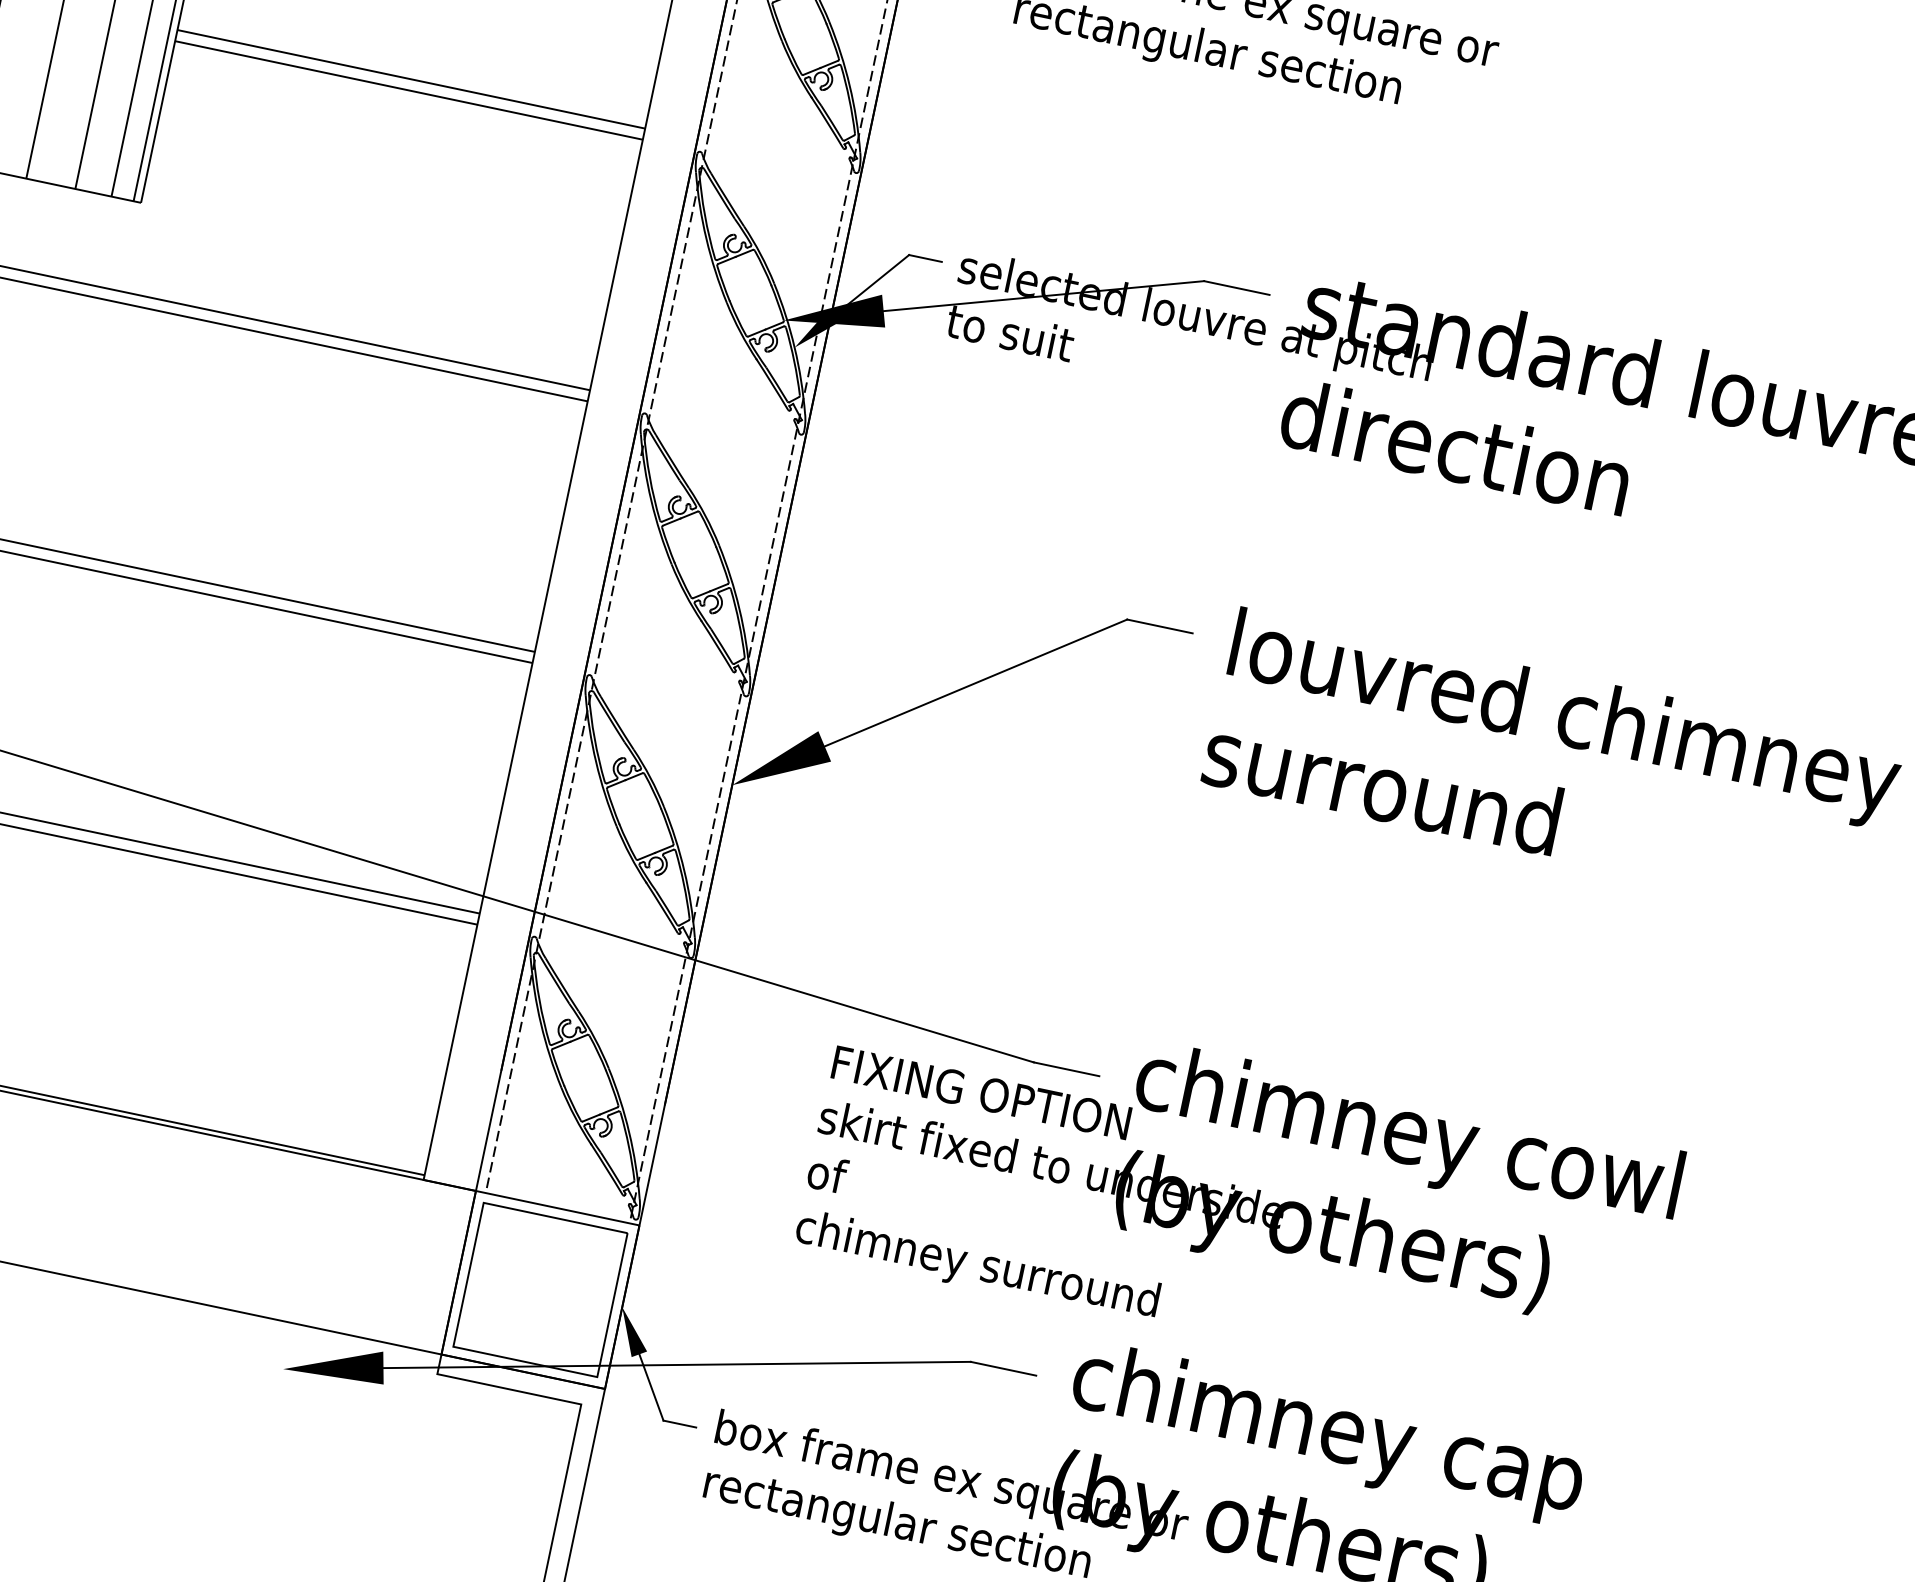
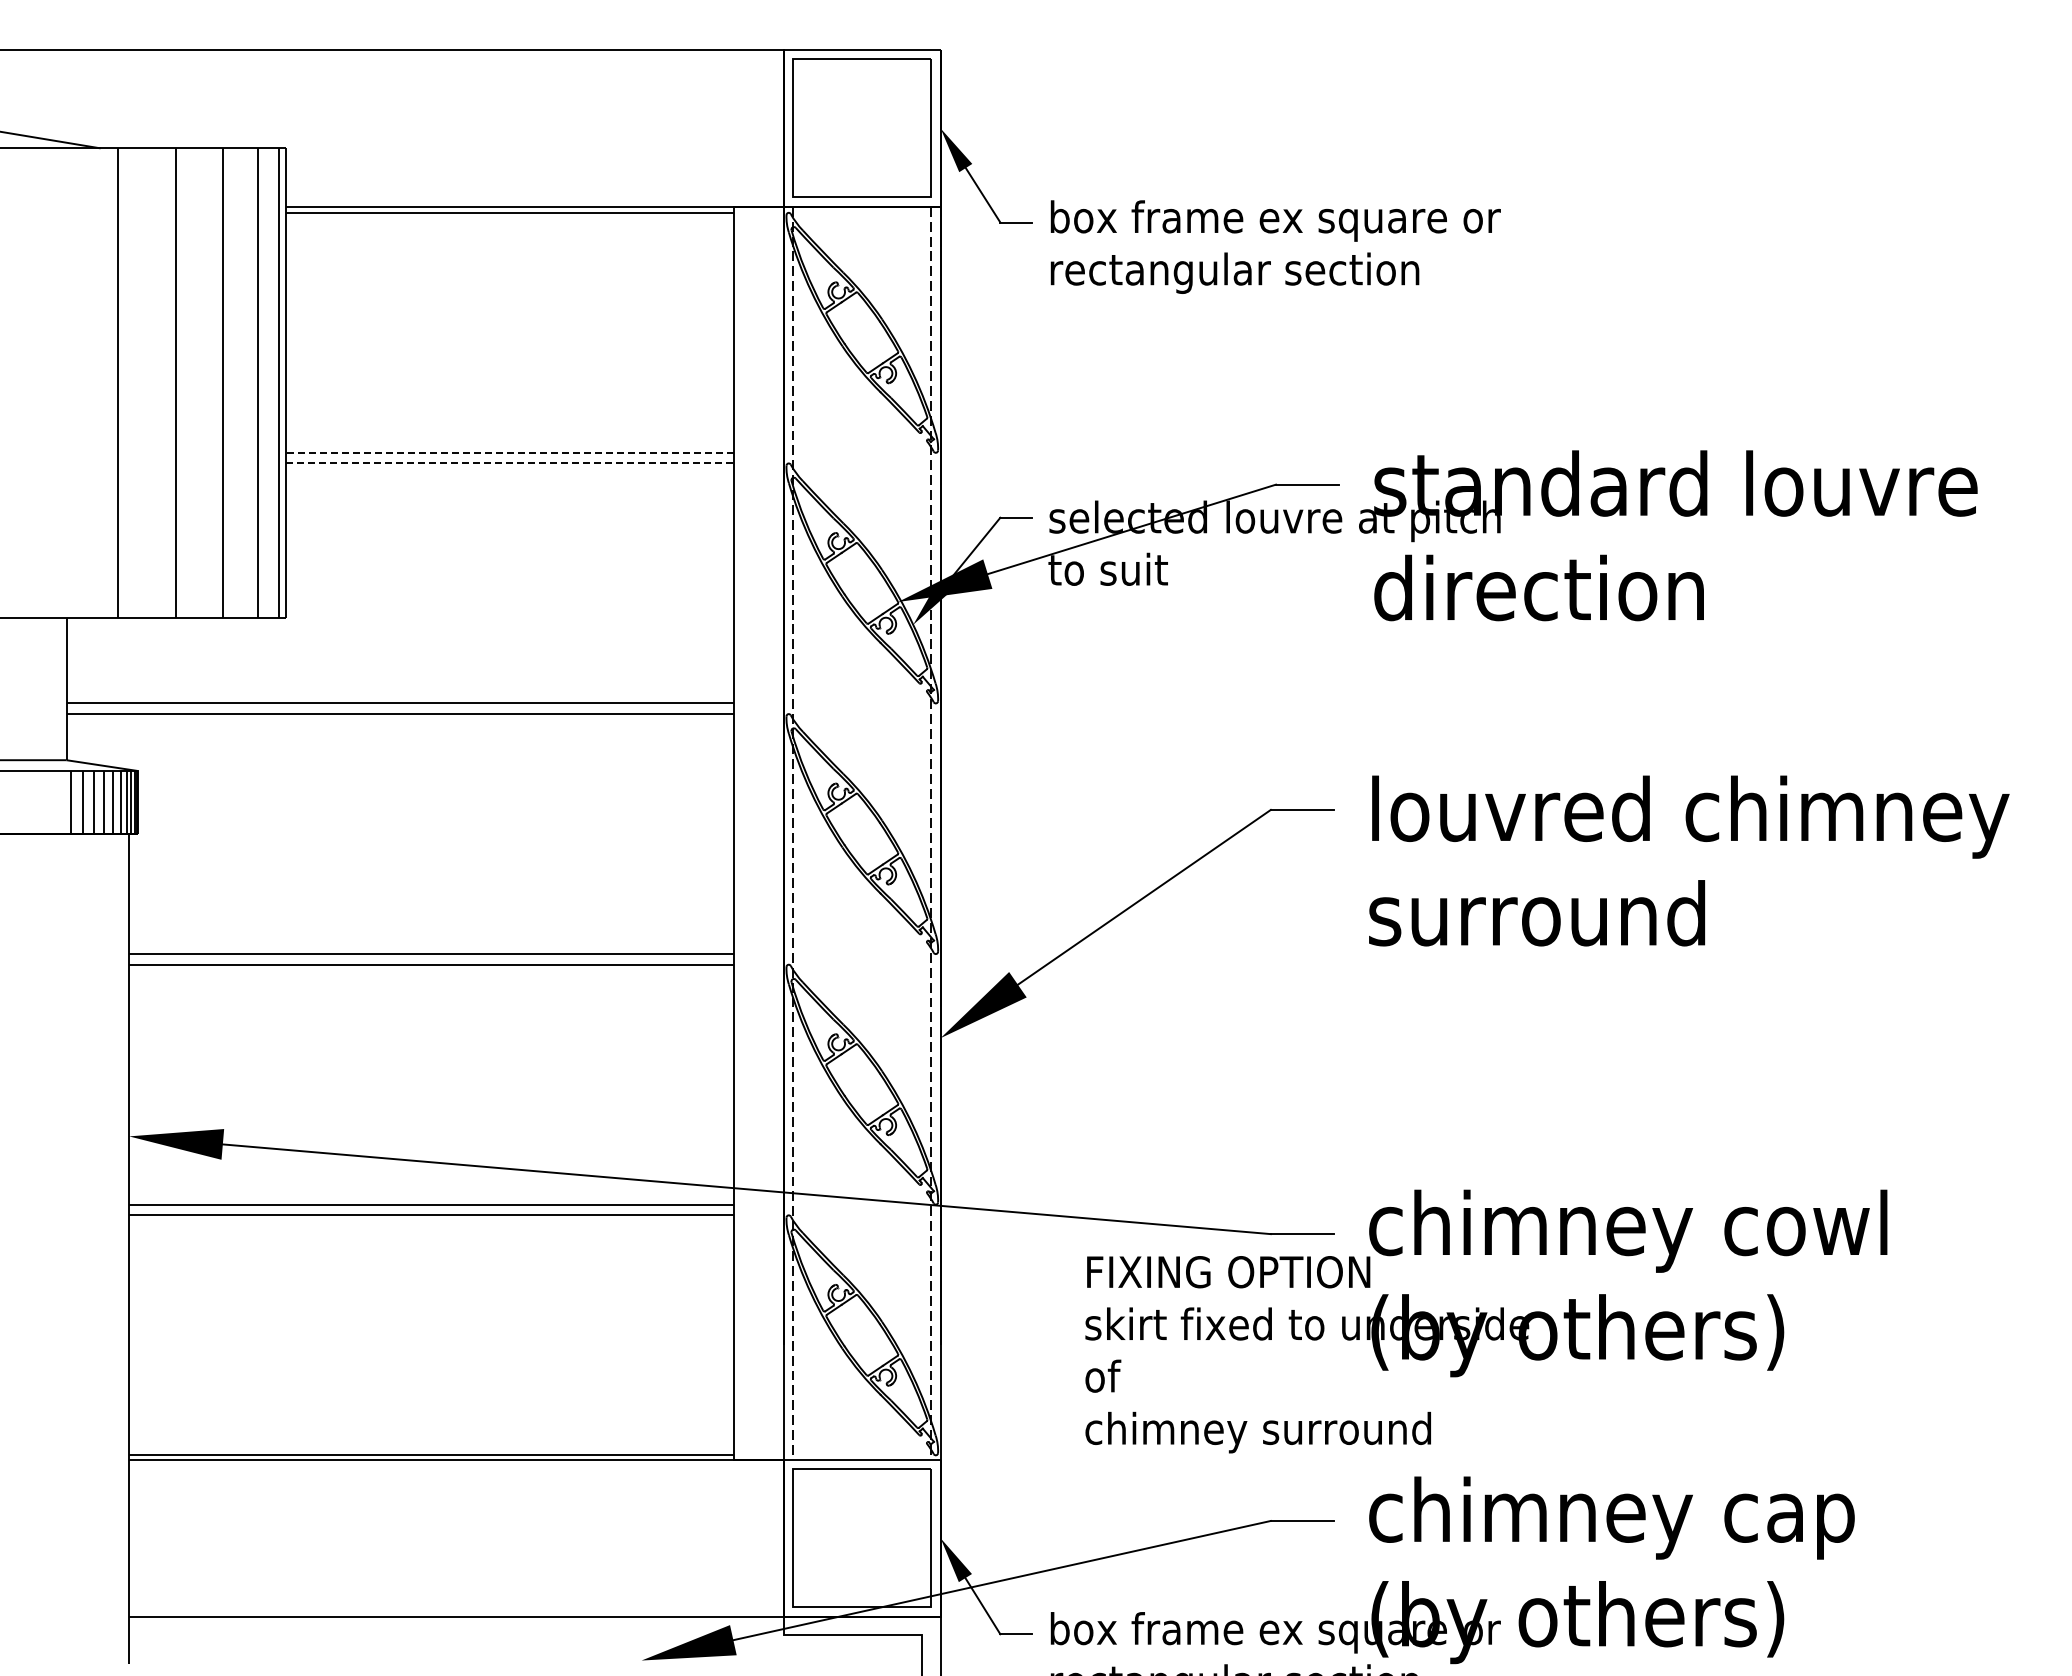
line: (411, 78) -> (509, 452), solid -> dashed
line: (409, 90) -> (510, 463), solid -> dashed

